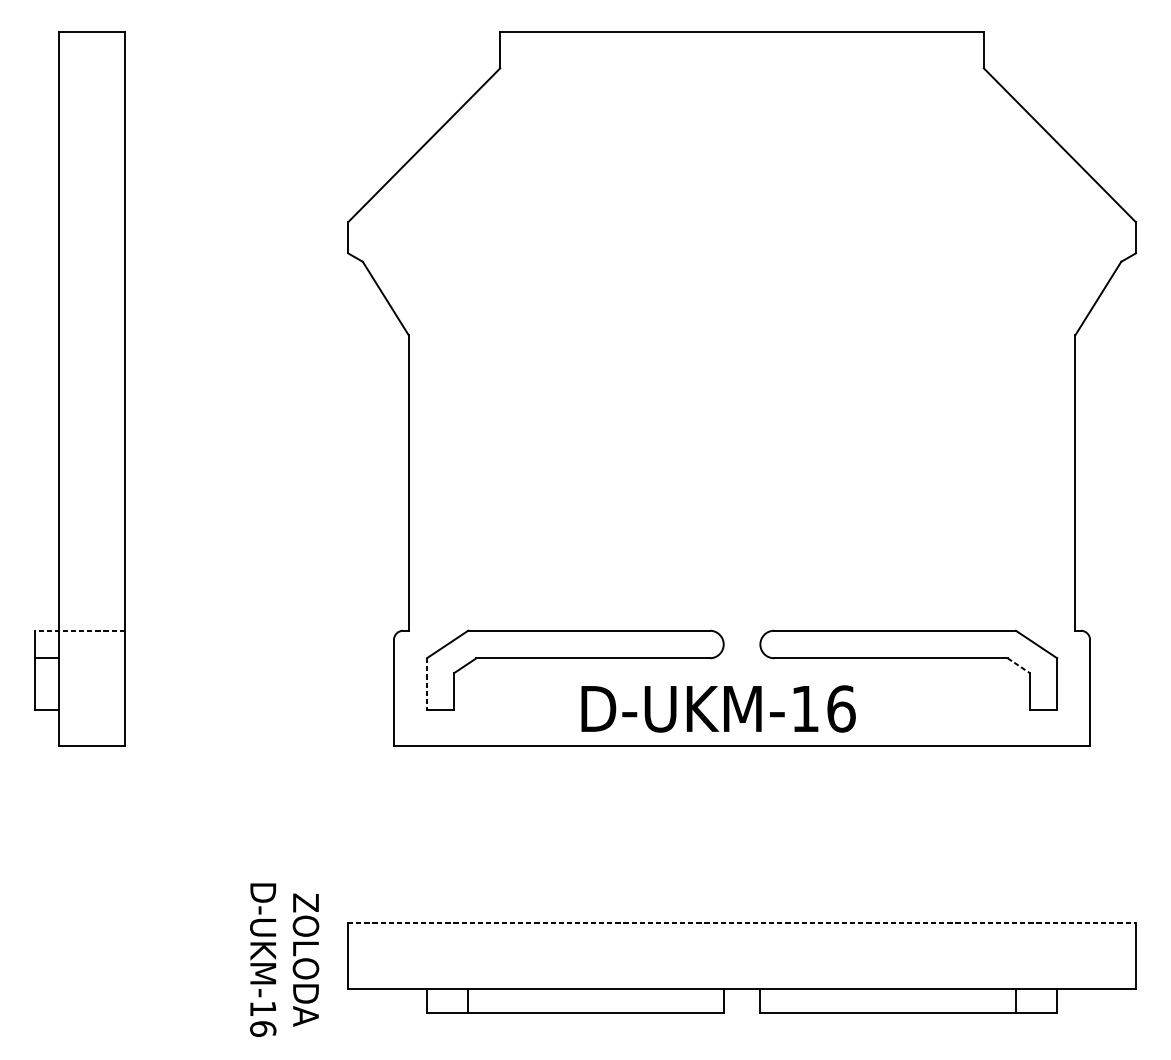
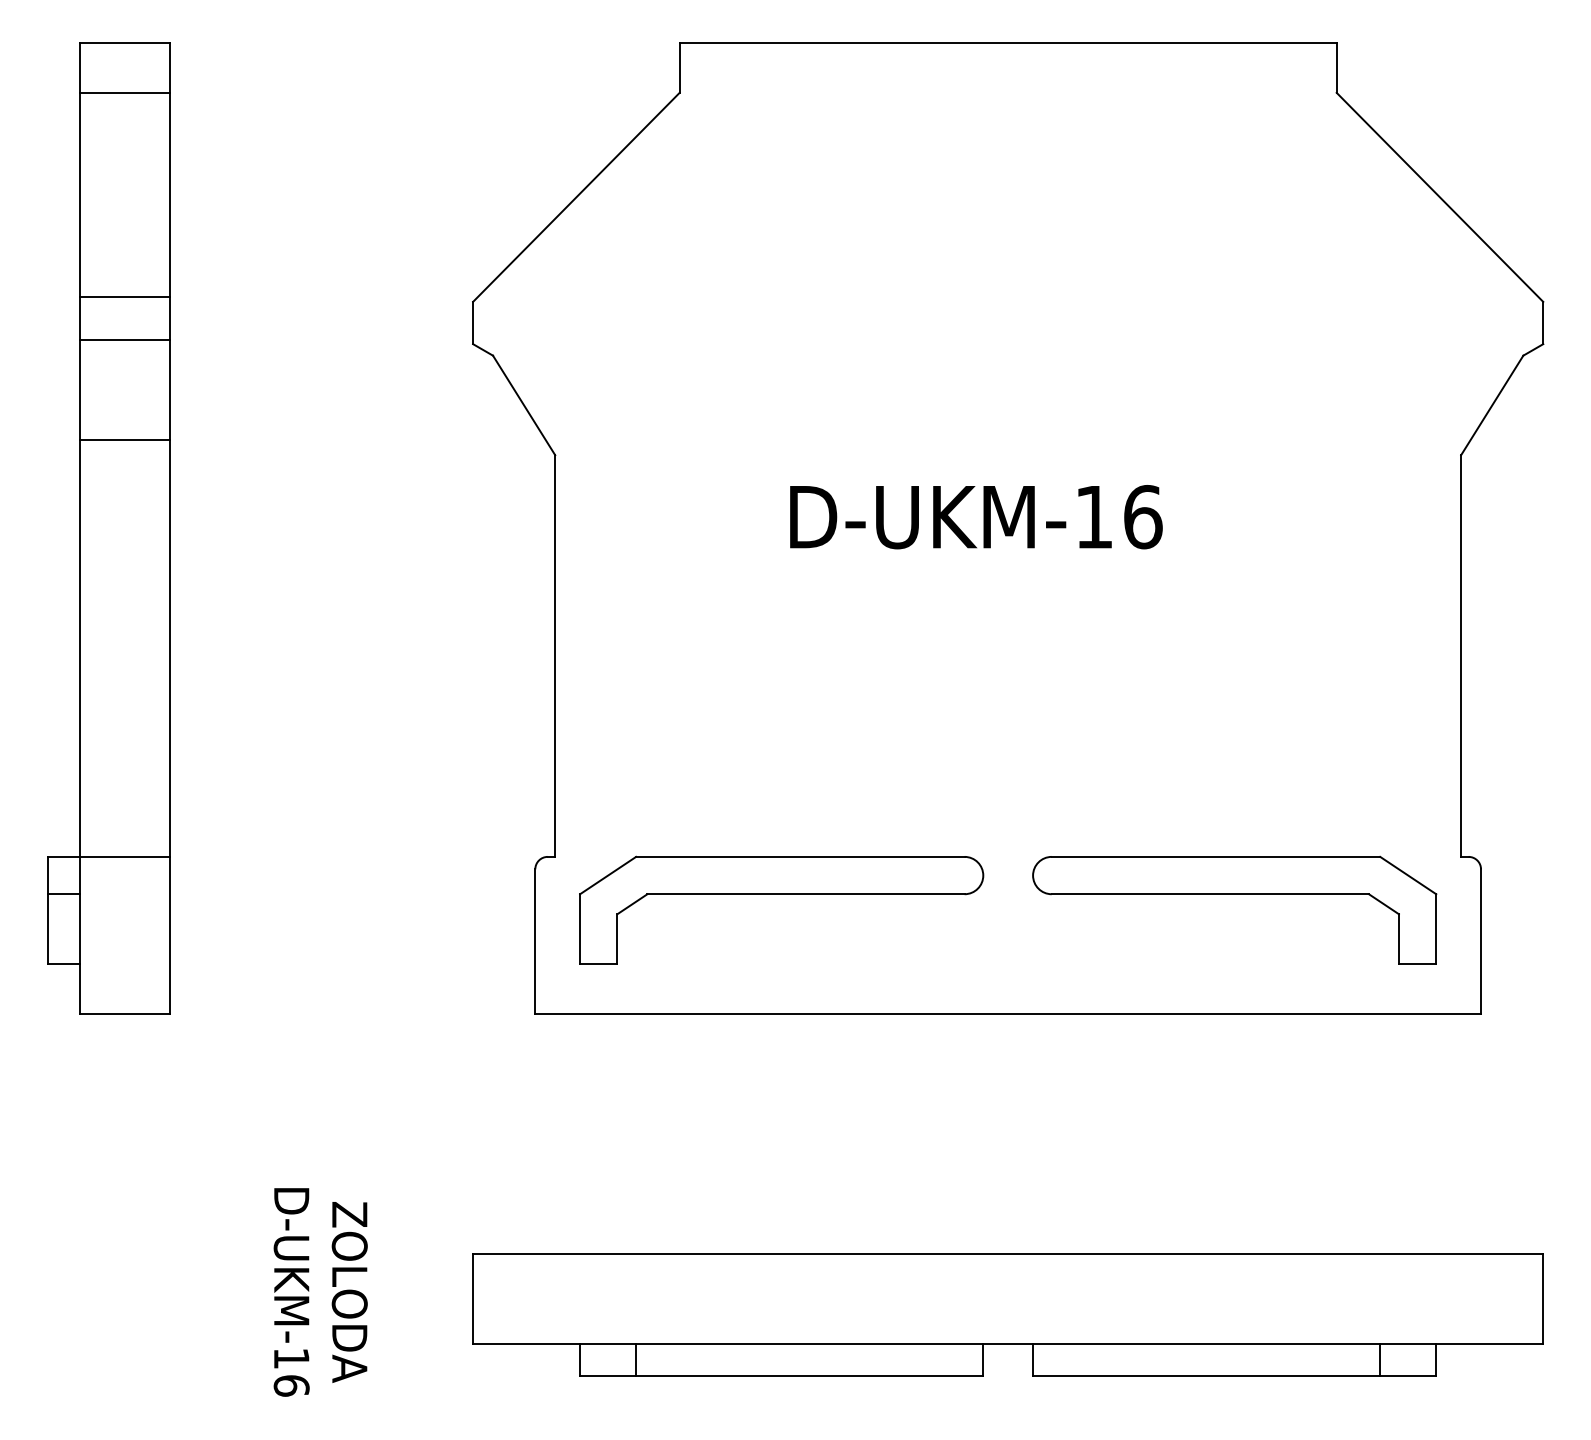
line: (91, 68) -> (124, 92), added
line: (91, 218) -> (124, 296), added
line: (91, 250) -> (124, 340), added
line: (91, 324) -> (124, 440), added
line: (79, 630) -> (108, 856), dashed -> solid
line: (1019, 665) -> (1384, 904), dashed -> solid
line: (427, 684) -> (580, 929), dashed -> solid
text: (718, 709) -> (976, 517), moved
line: (742, 923) -> (1008, 1254), dashed -> solid
text: (284, 960) -> (320, 1292), moved

